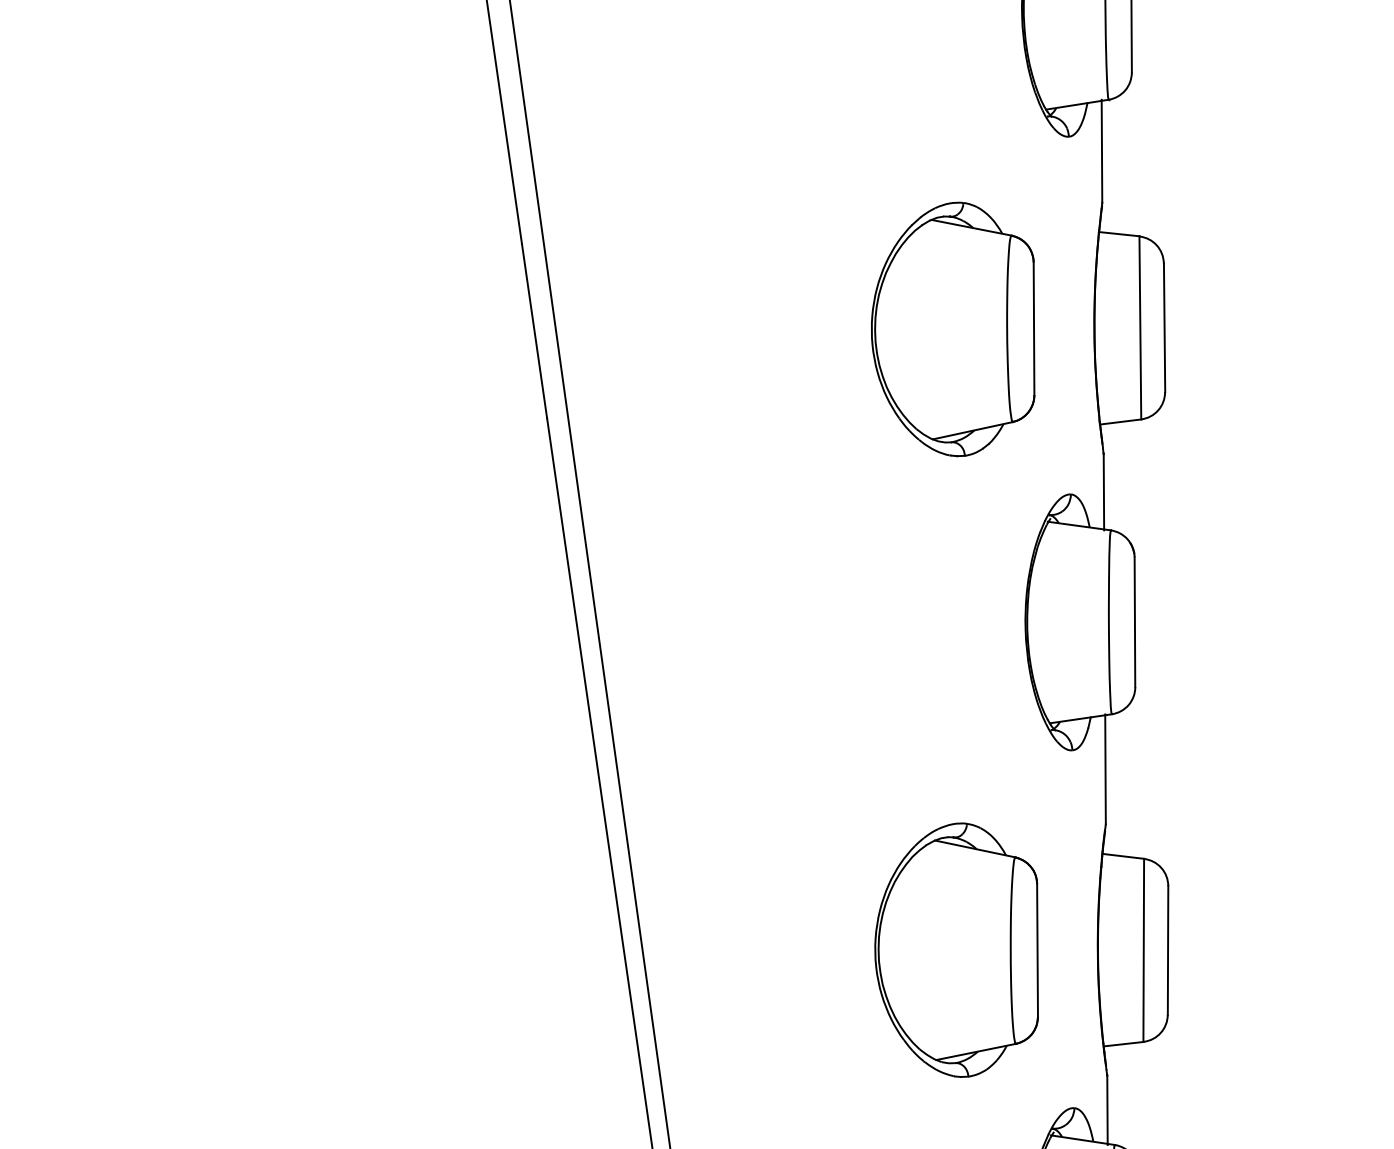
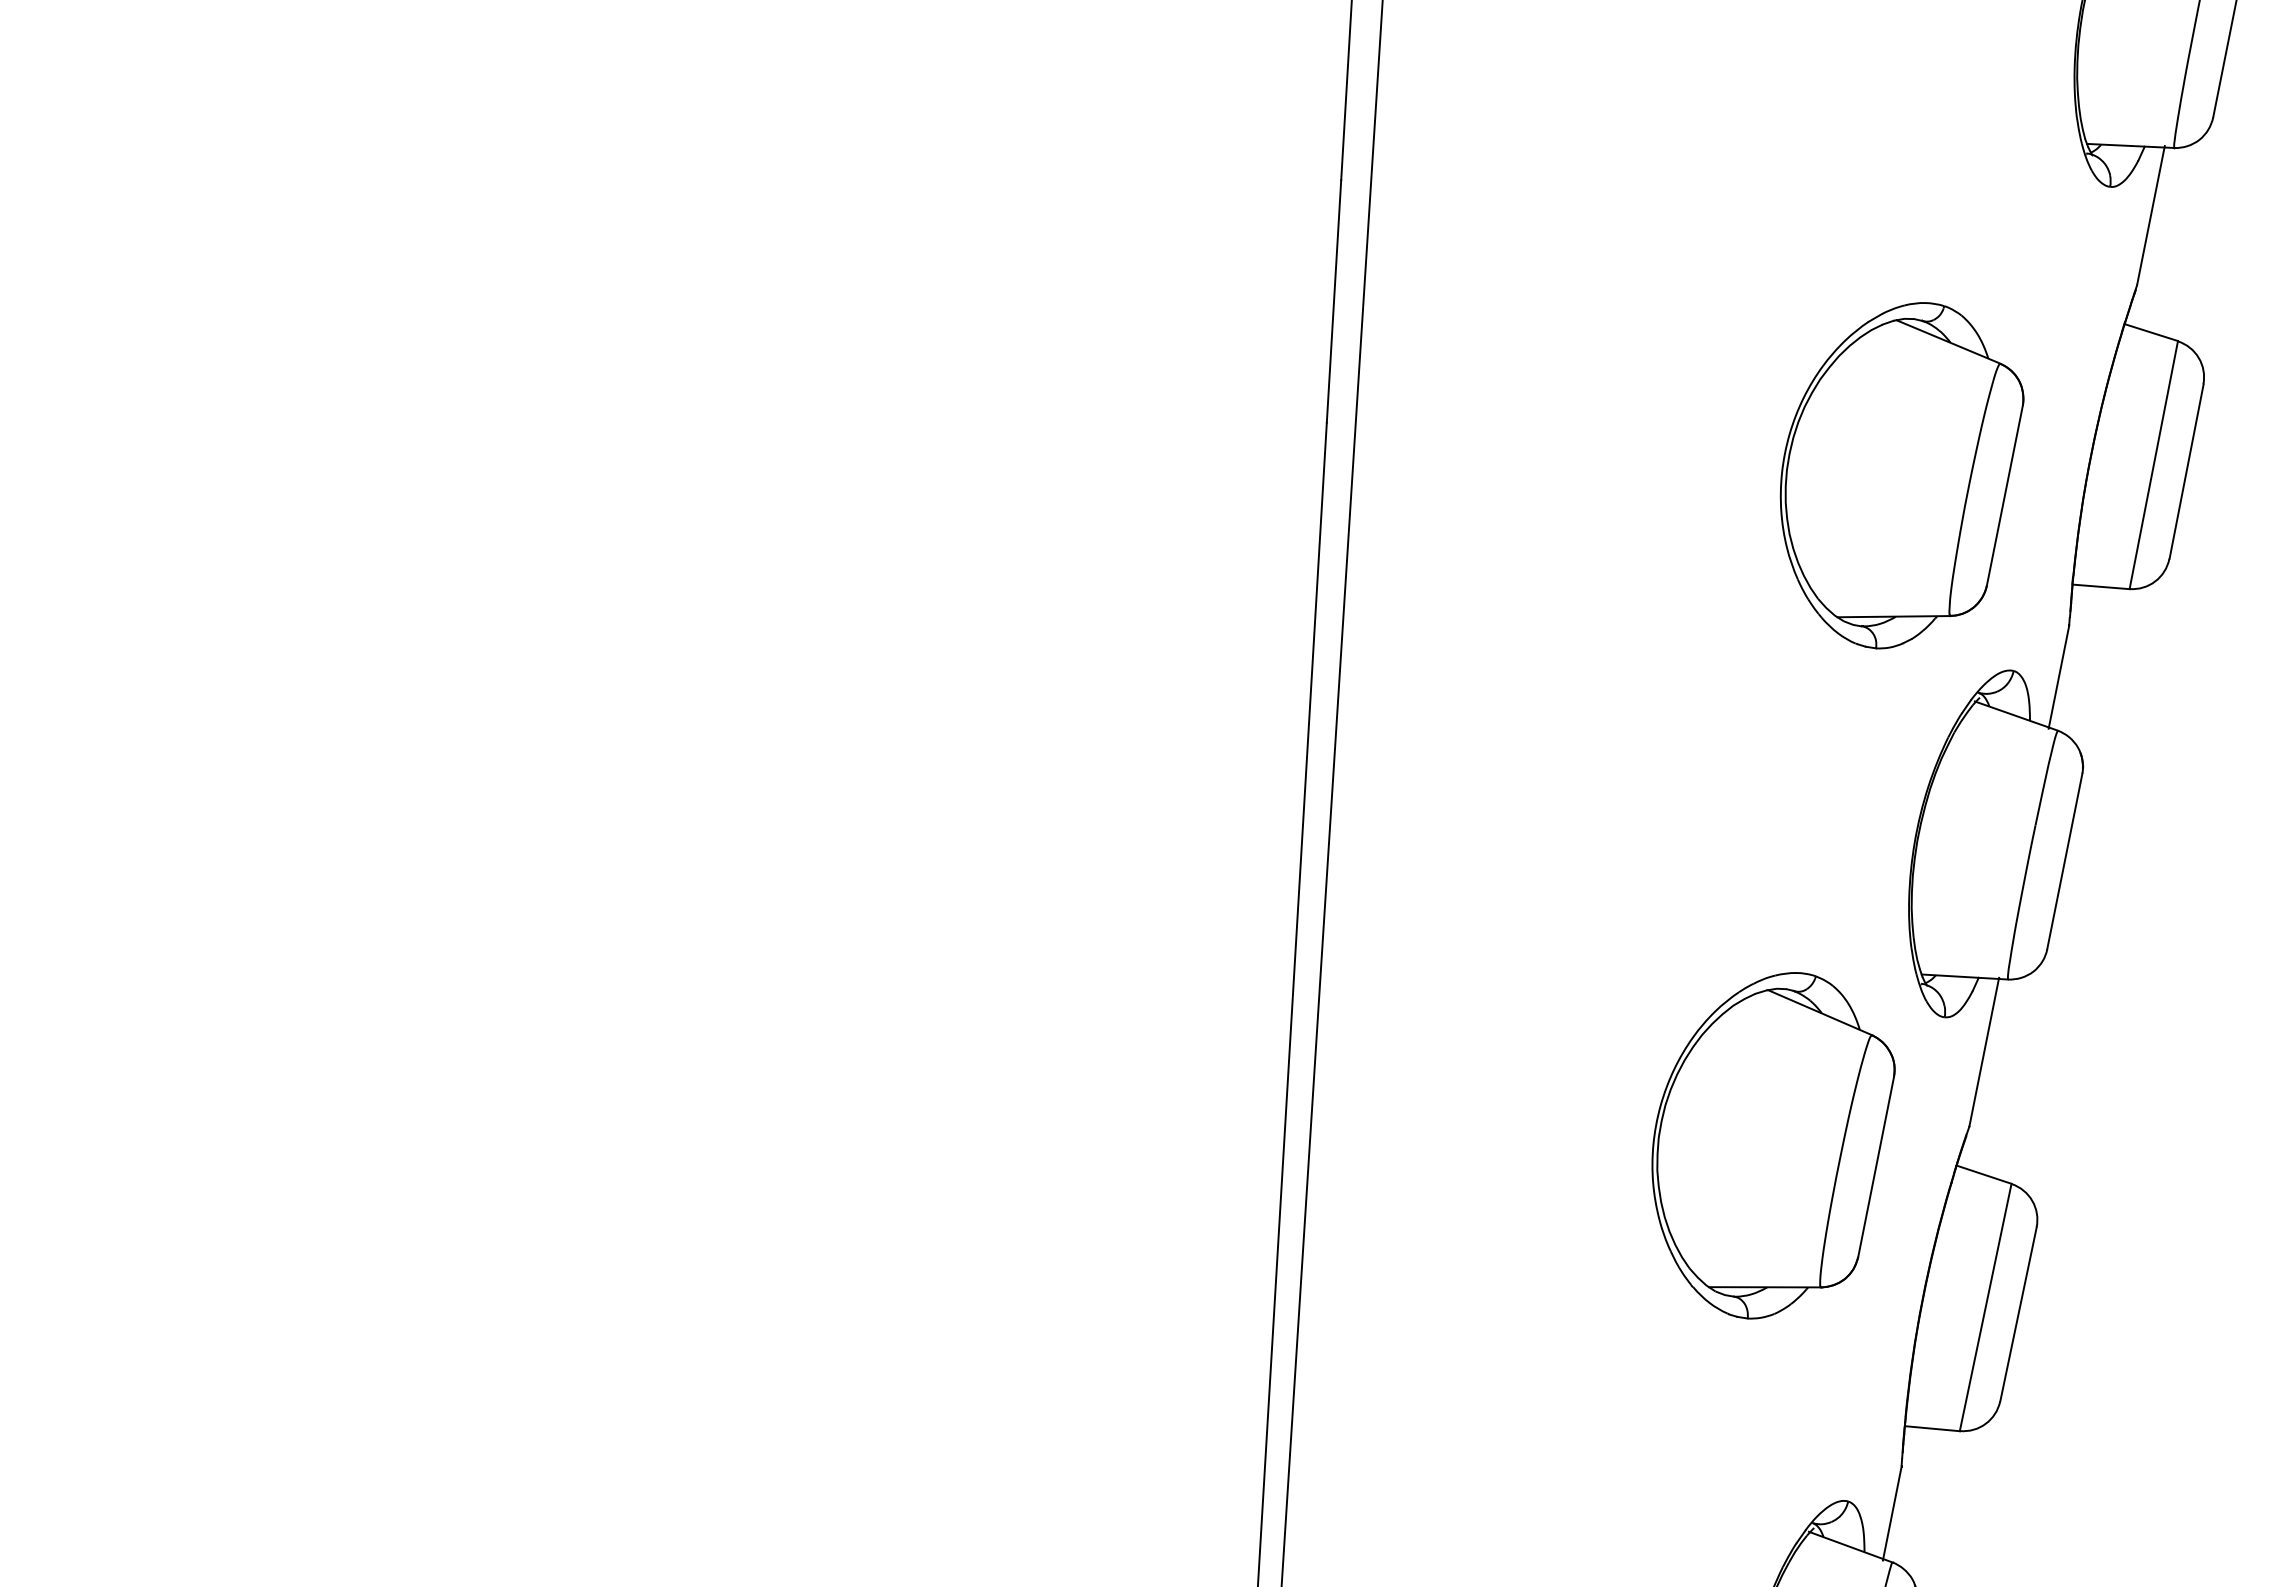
part: (957, 329) -> (1901, 475), moved
part: (961, 950) -> (1773, 1145), moved

